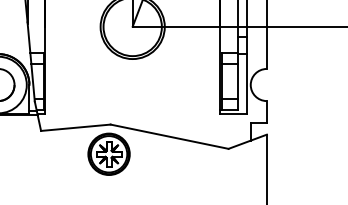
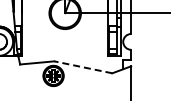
line: (169, 137) -> (83, 67), solid -> dashed

